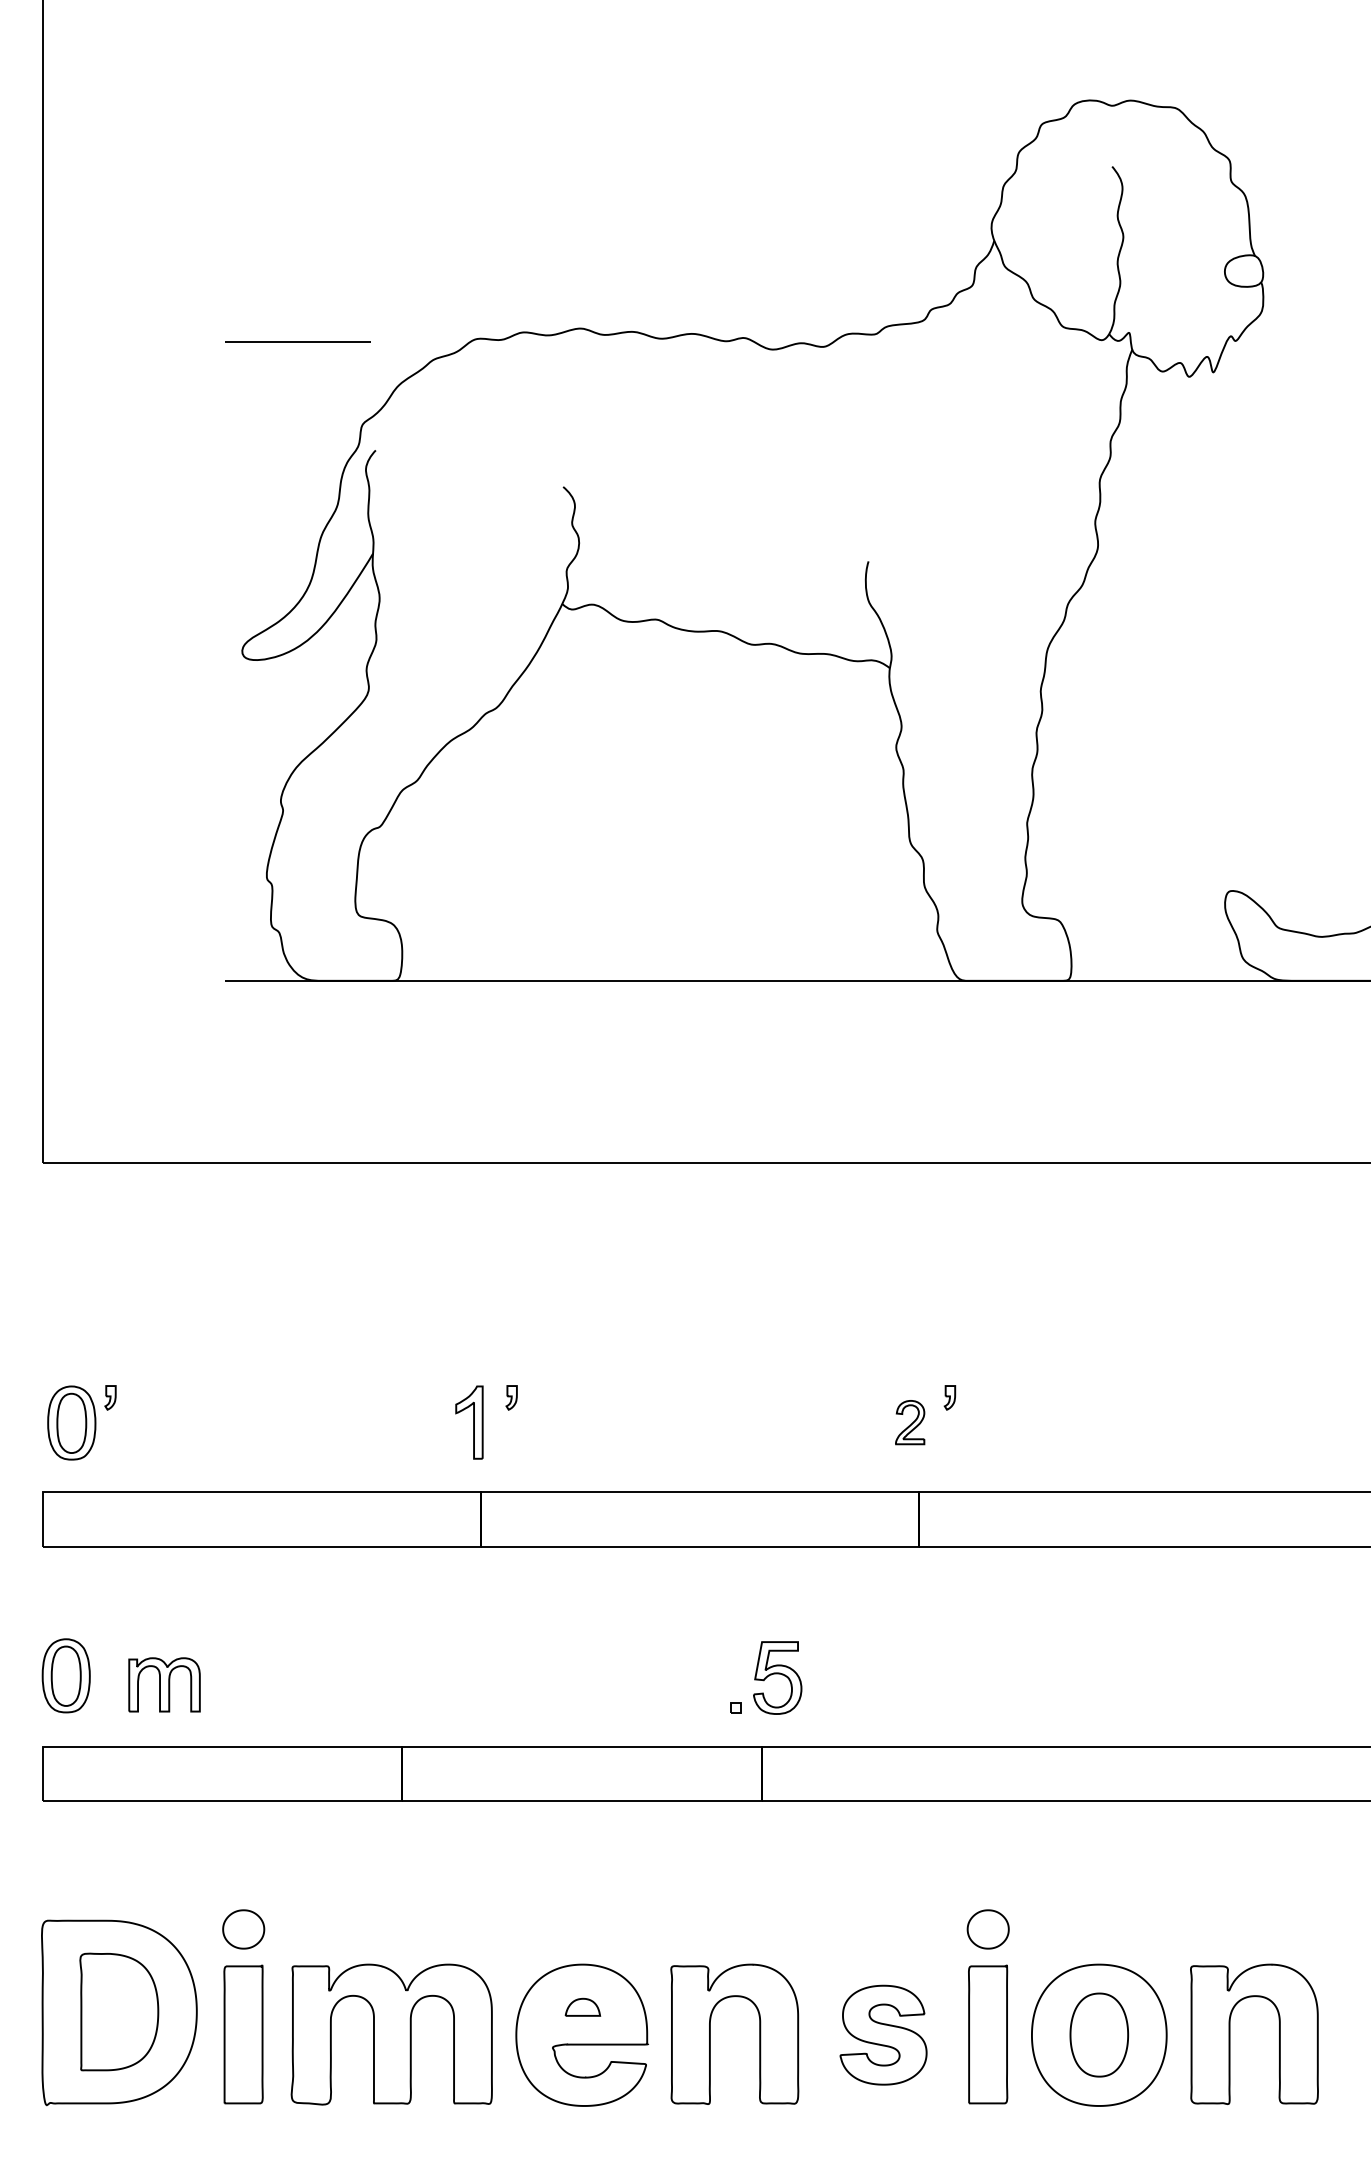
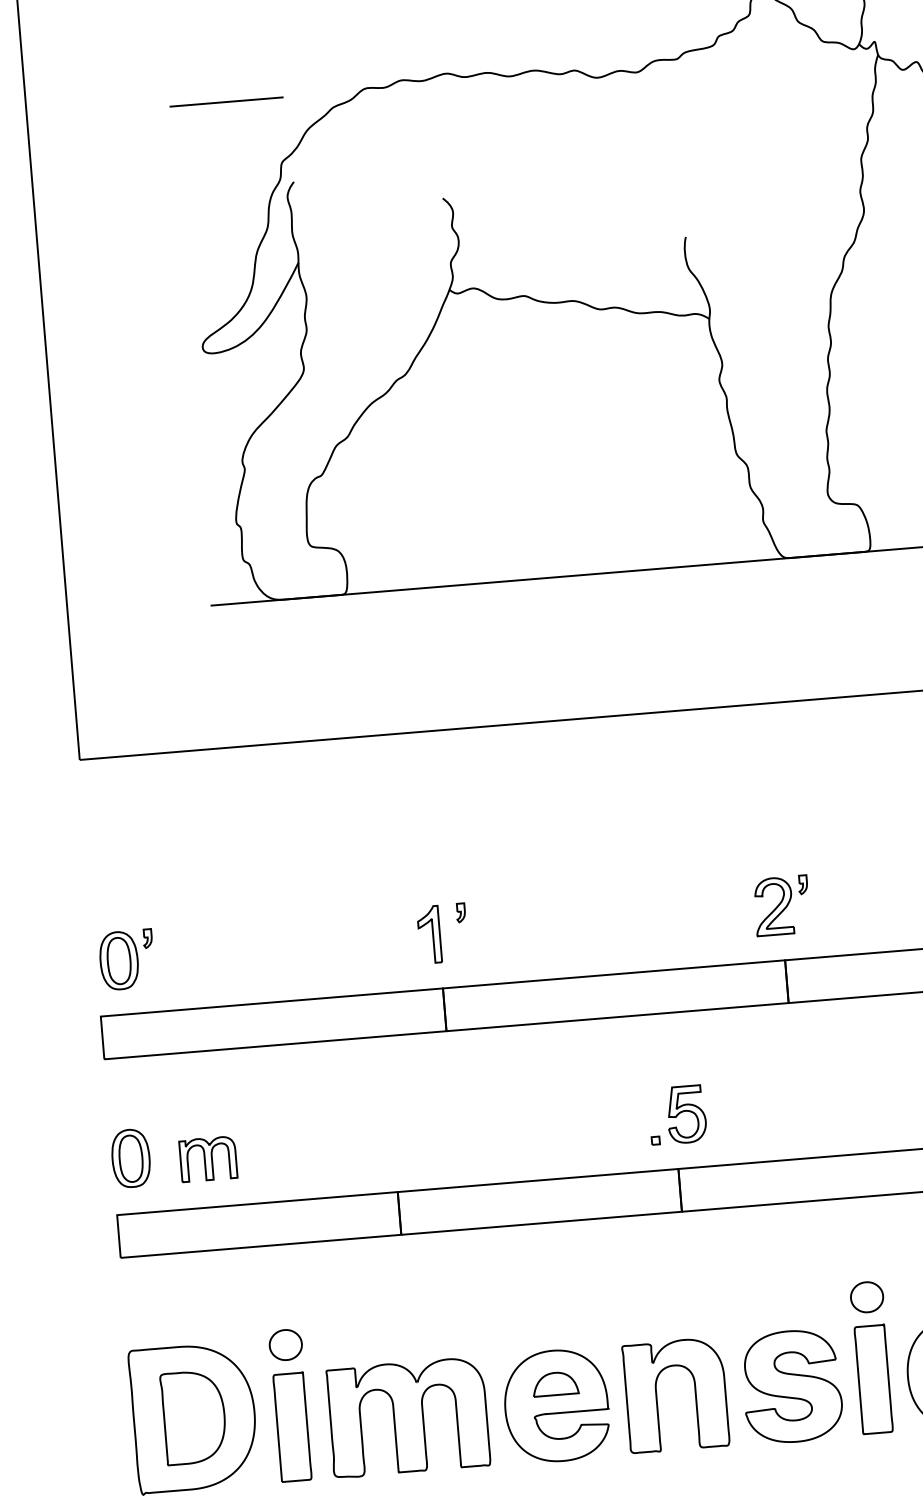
part: (909, 1422) -> (773, 906), size x1.67
part: (582, 2007) -> (555, 1384), size x1.67
part: (883, 2034) -> (792, 1385), size x1.43

